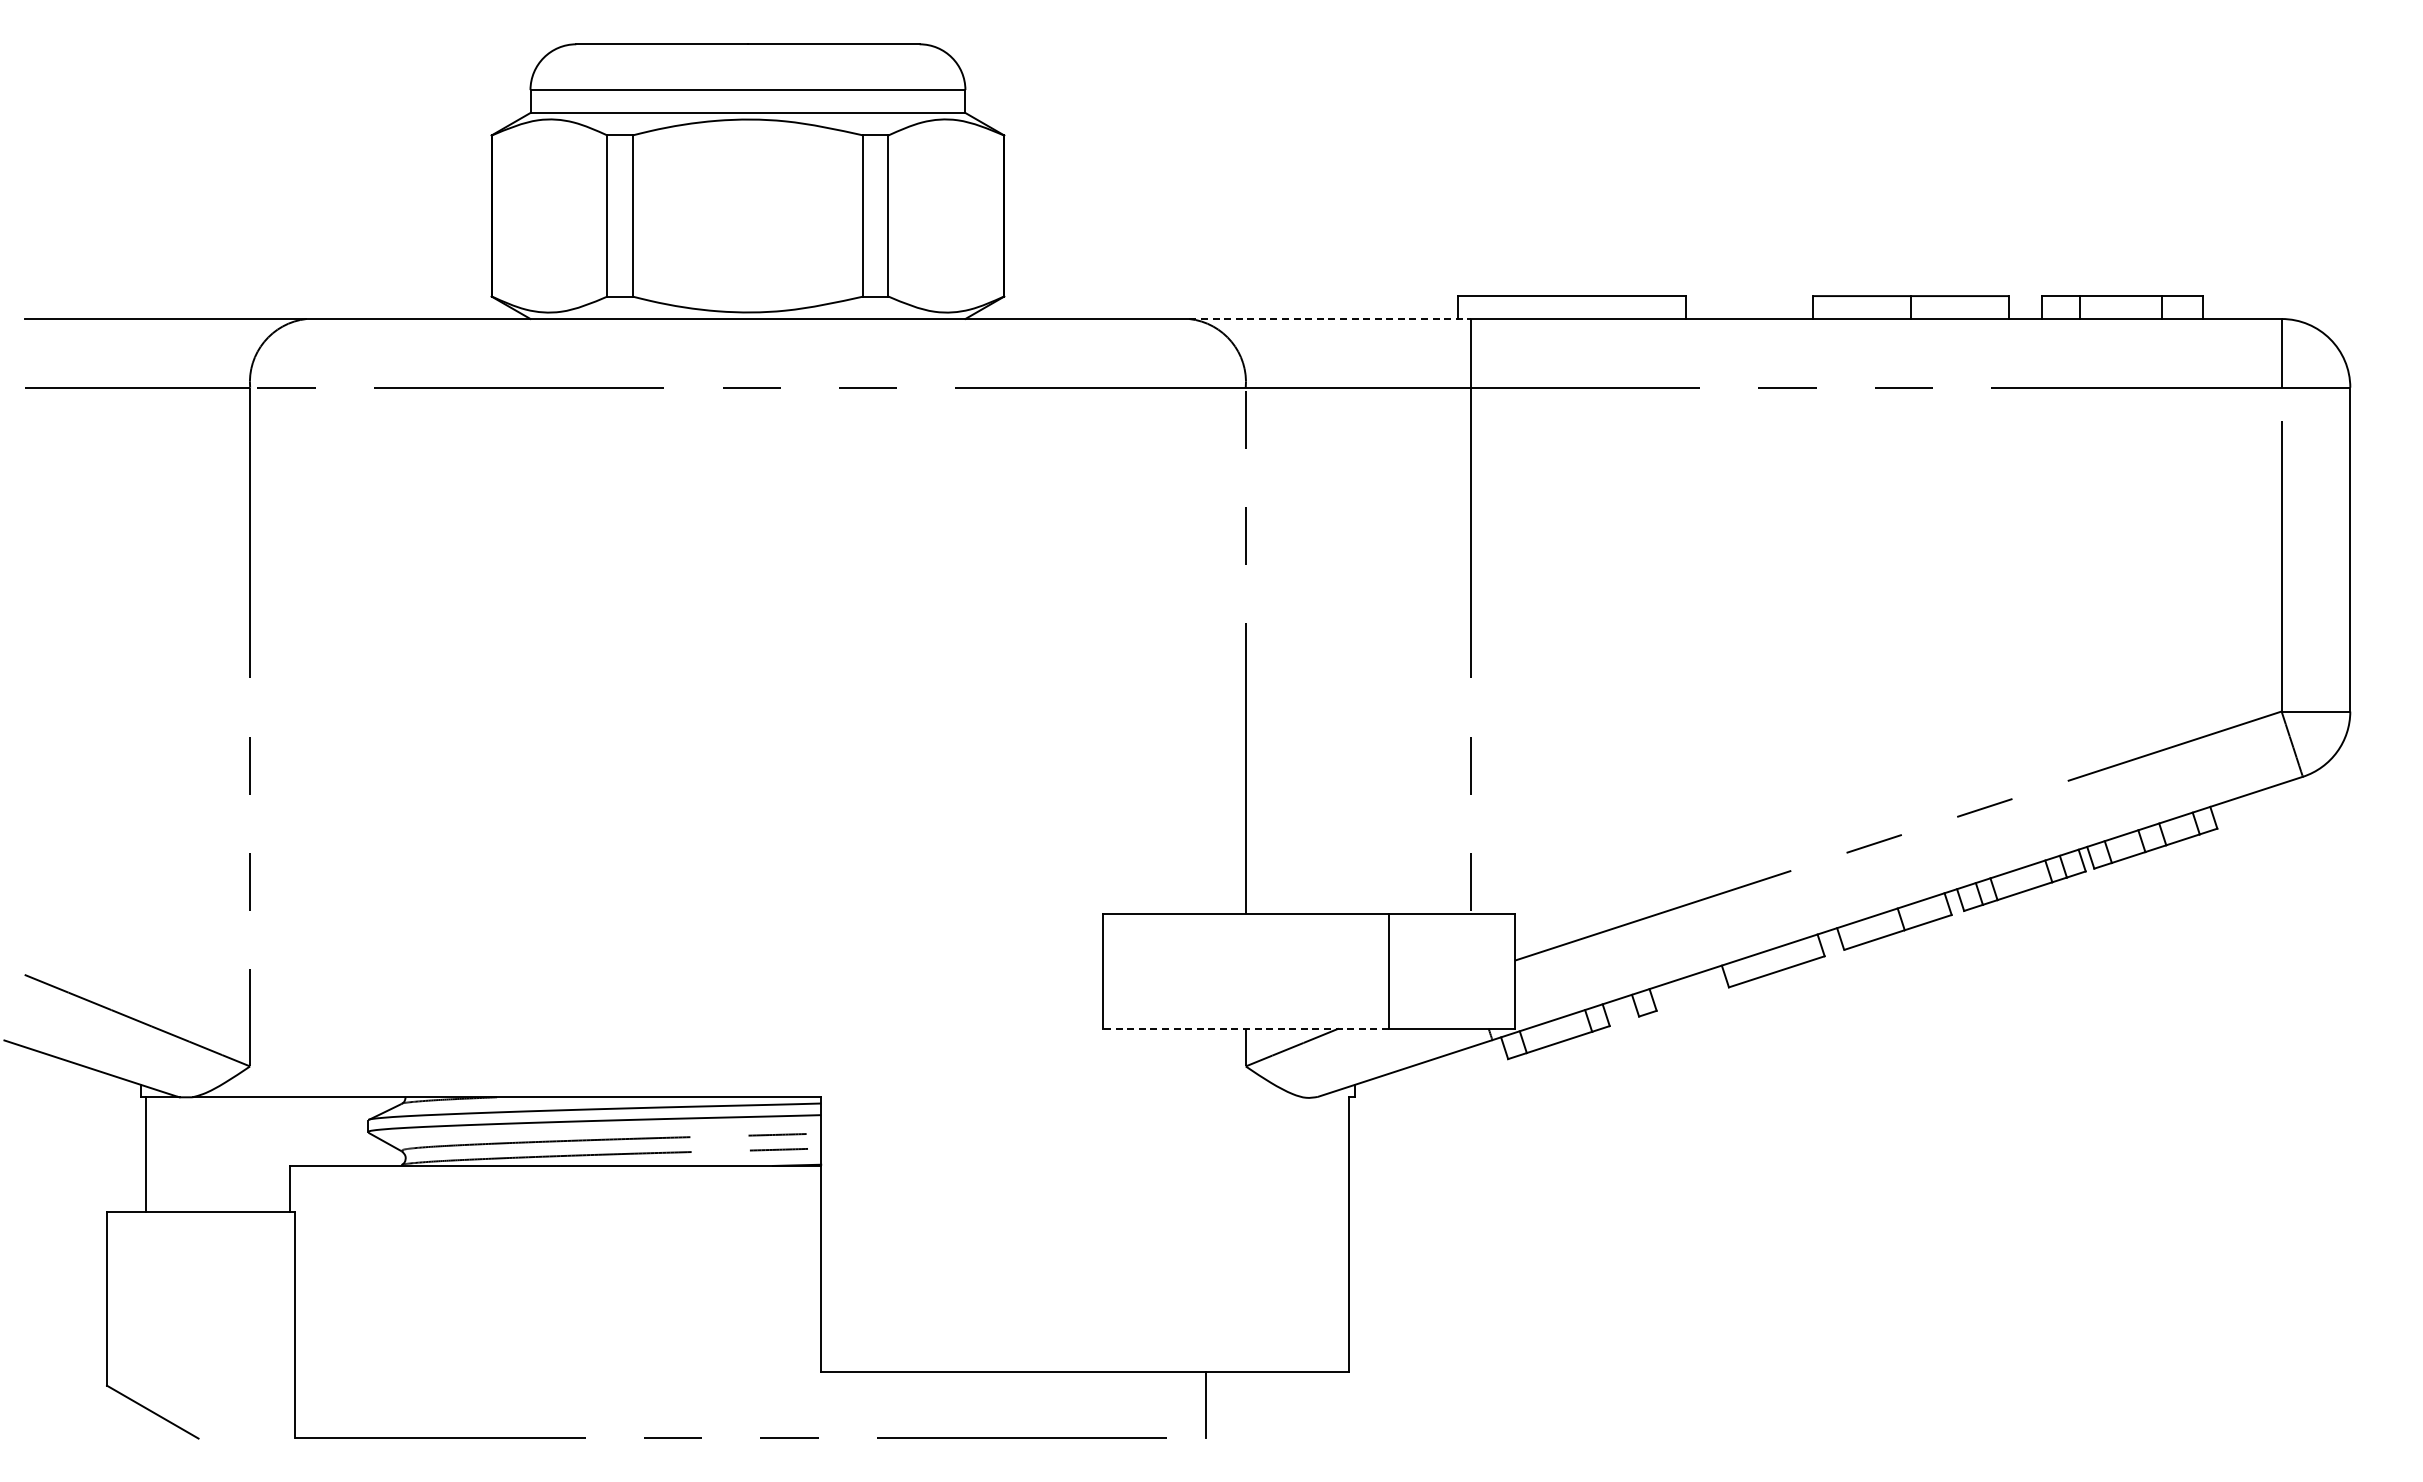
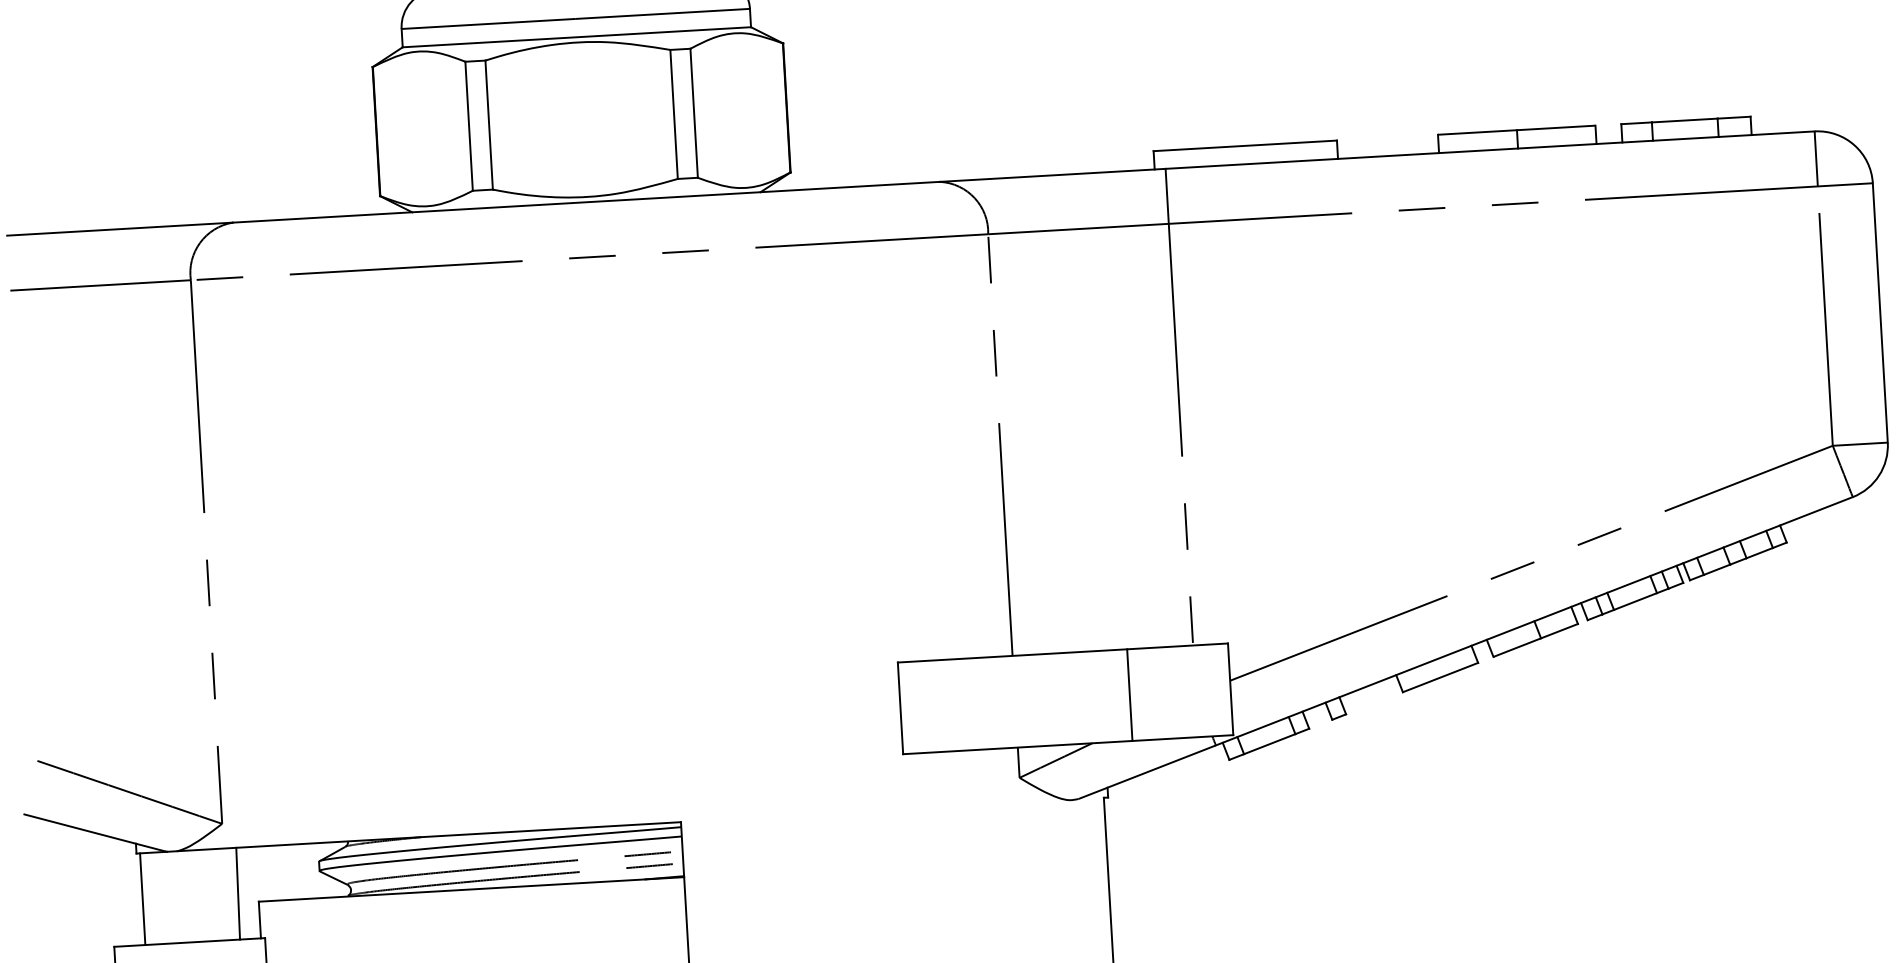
line: (1330, 319) -> (1052, 175), dashed -> solid
line: (1245, 1028) -> (1017, 747), dashed -> solid
line: (264, 1154) -> (237, 893), added

